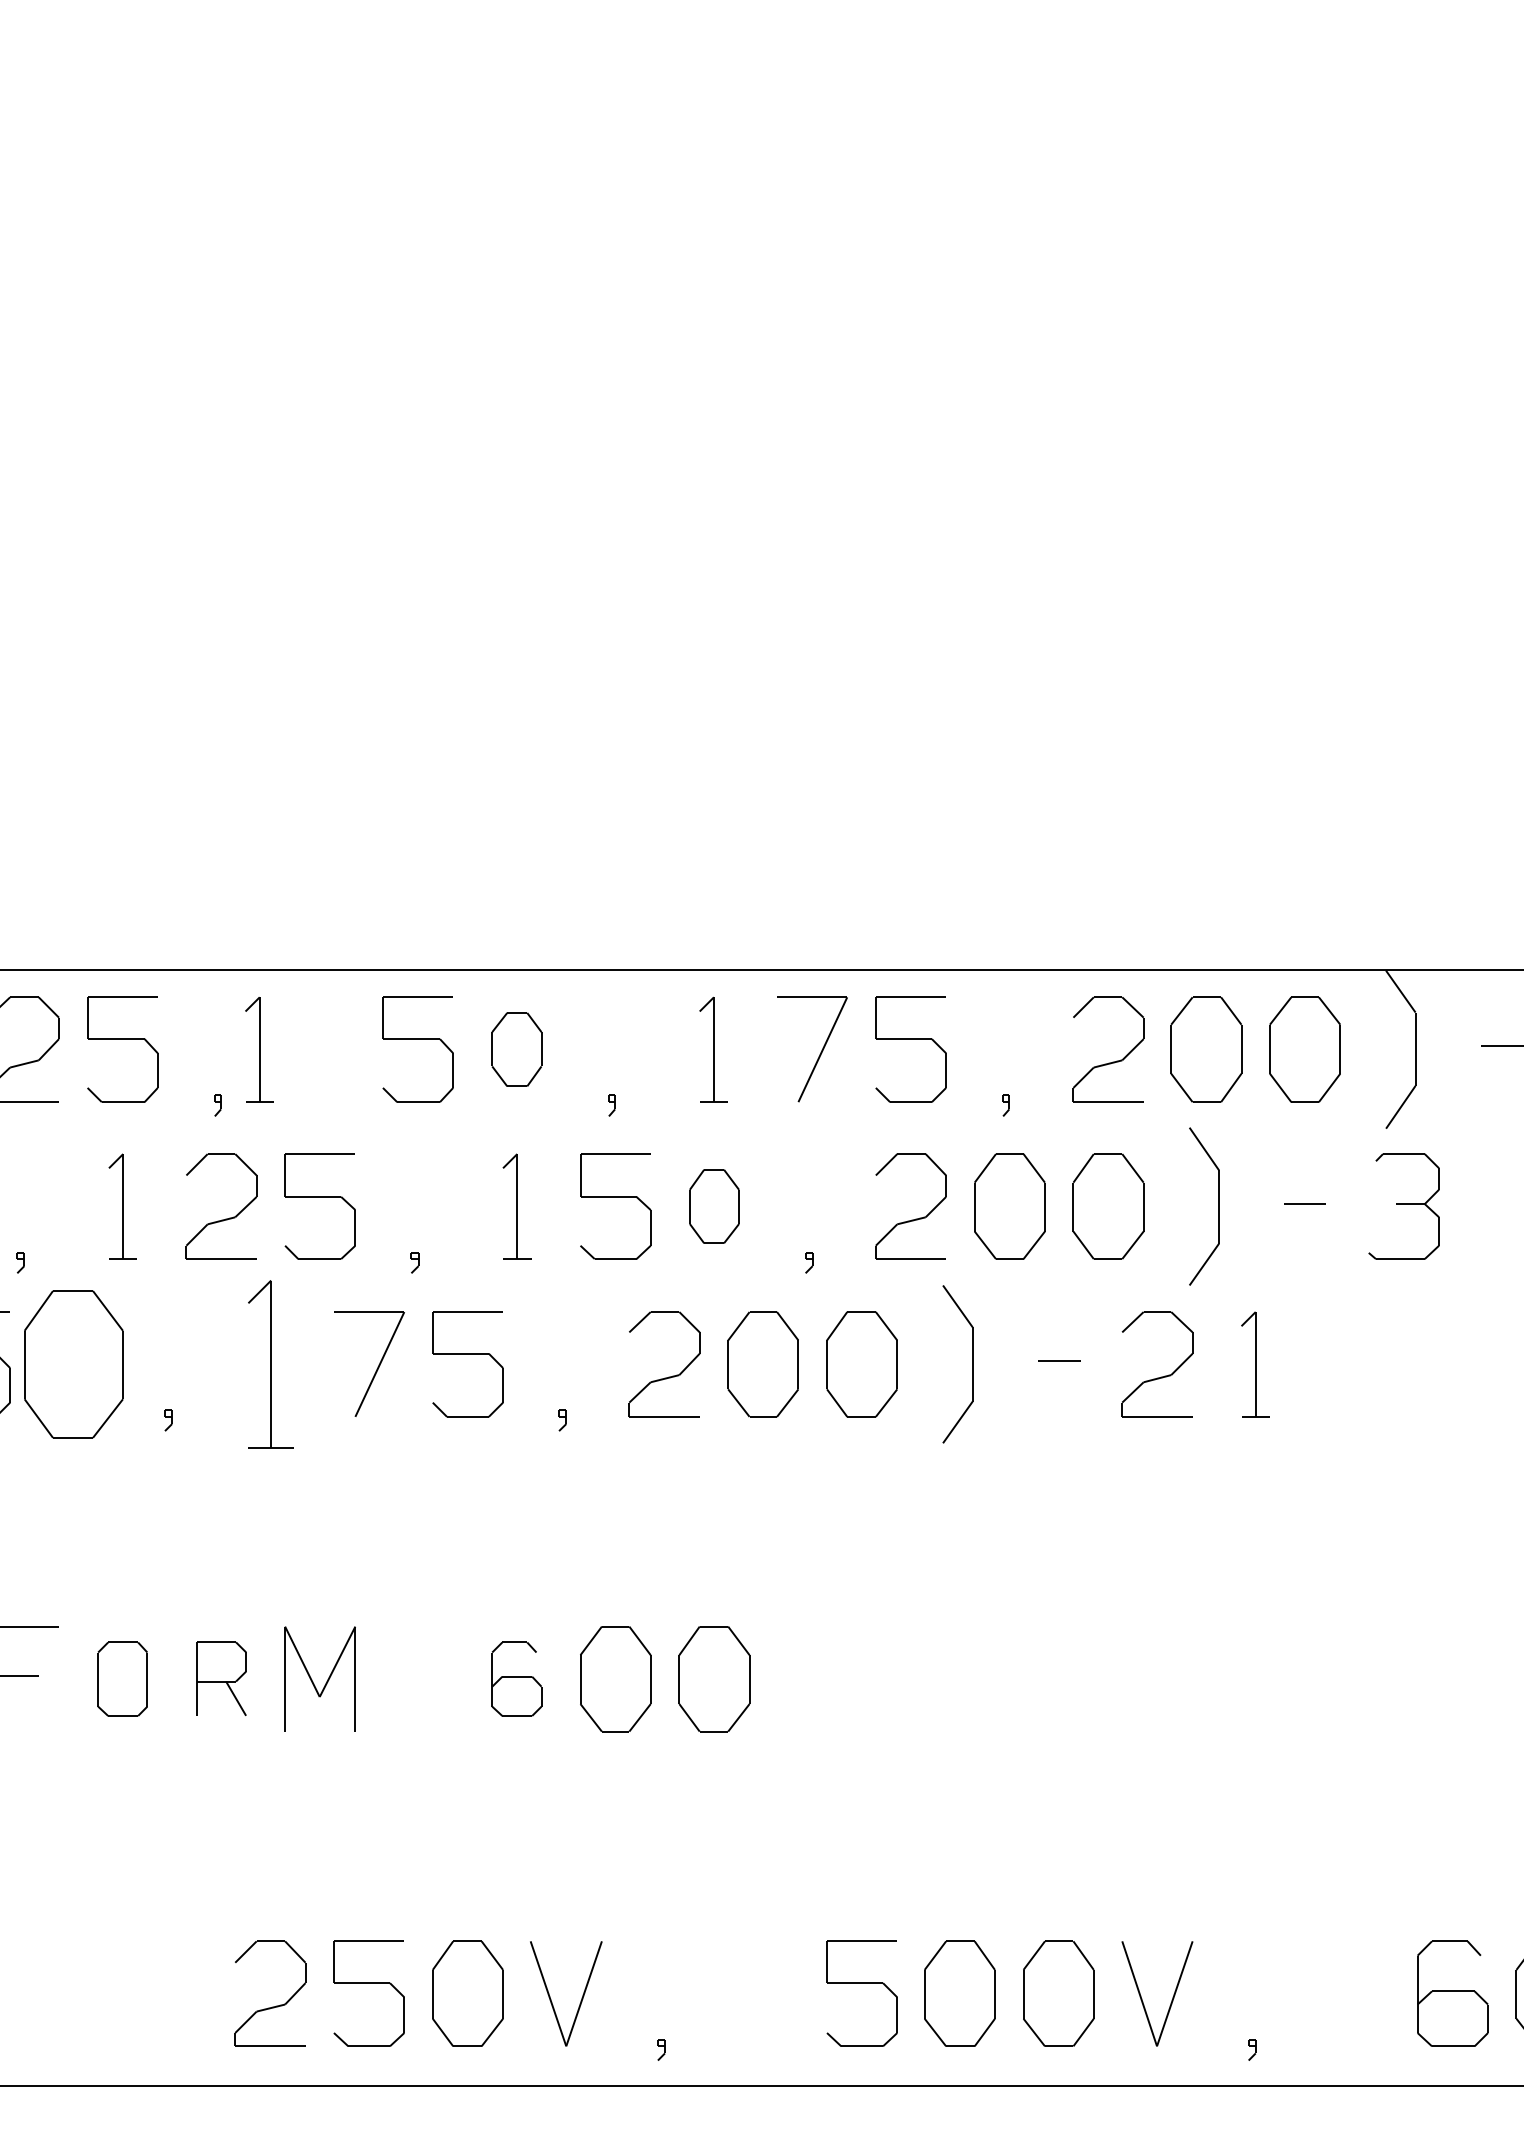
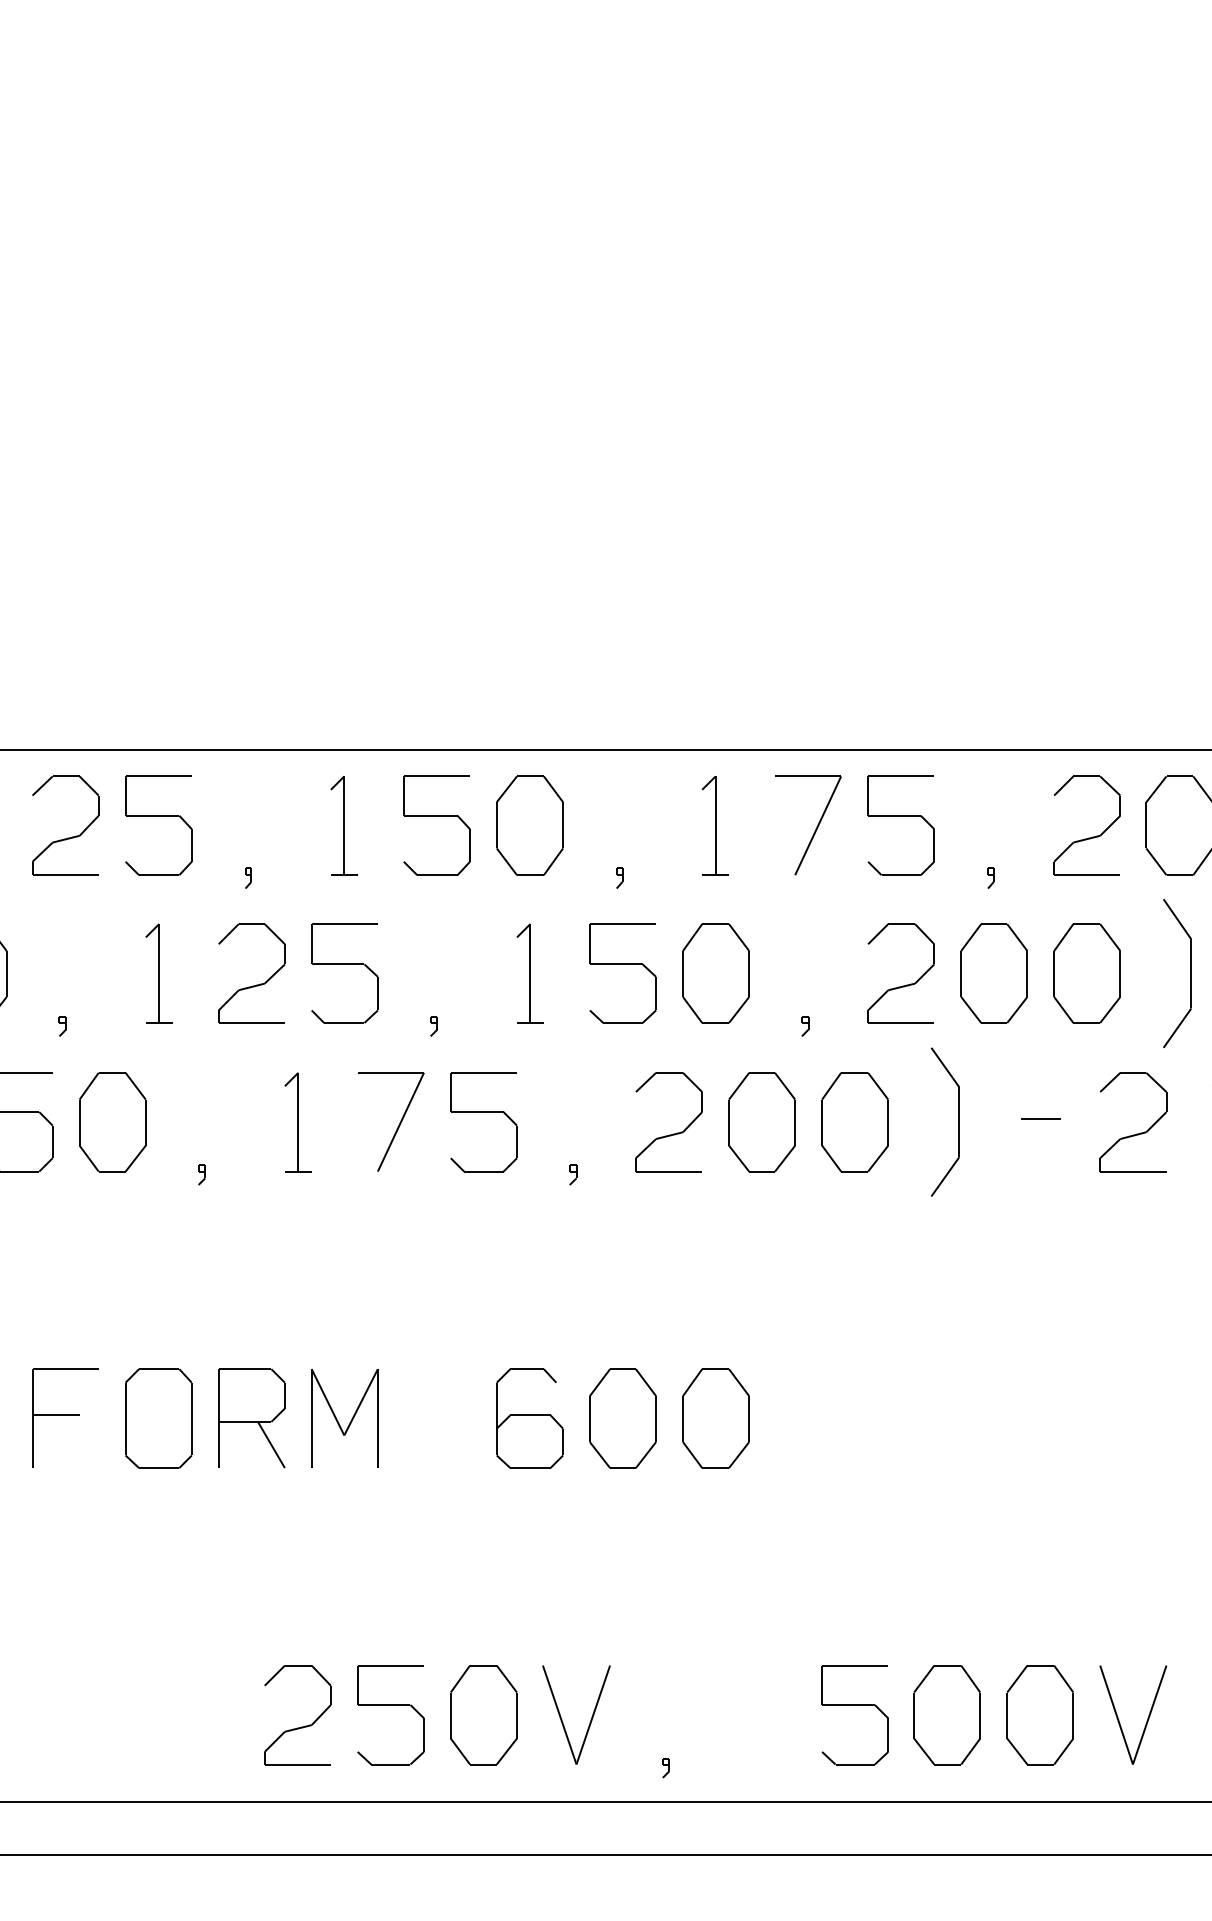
part: (259, 1049) -> (344, 825), moved
part: (516, 1049) -> (529, 825), size x1.43
part: (714, 1206) -> (716, 973), size x1.43
part: (73, 1364) -> (112, 1122), size x0.71
part: (270, 1364) -> (297, 1122), size x0.62
part: (221, 1678) -> (251, 1418), size x1.43
part: (122, 1679) -> (158, 1418), size x1.43
part: (516, 1679) -> (529, 1418), size x1.43

